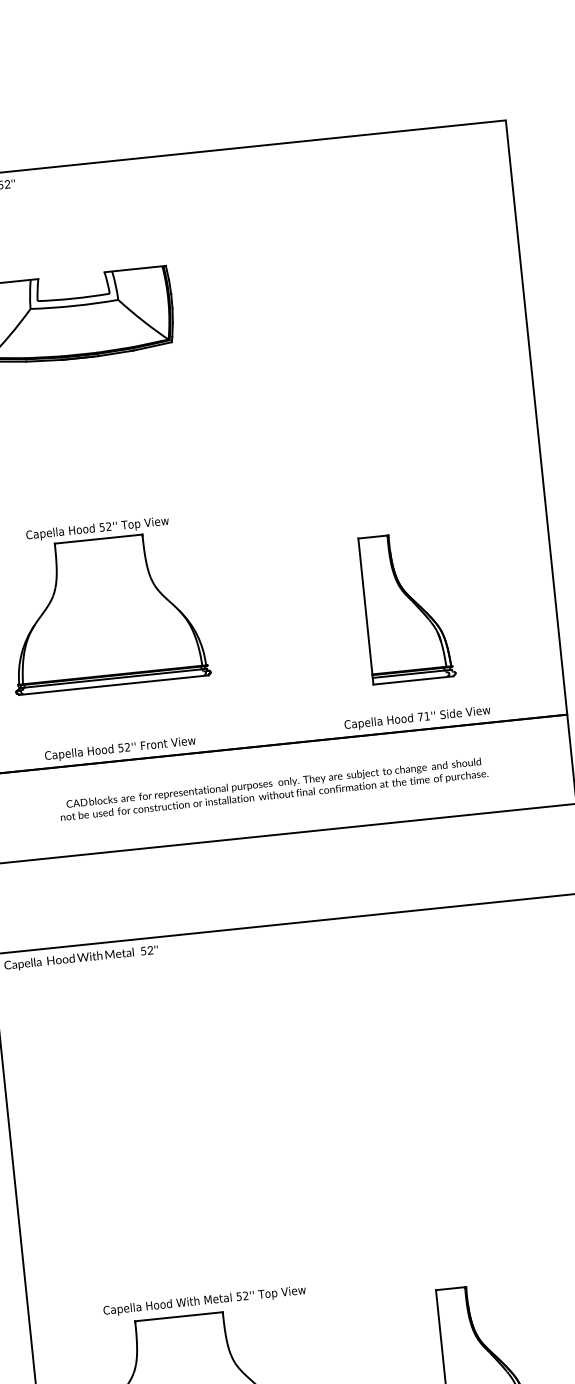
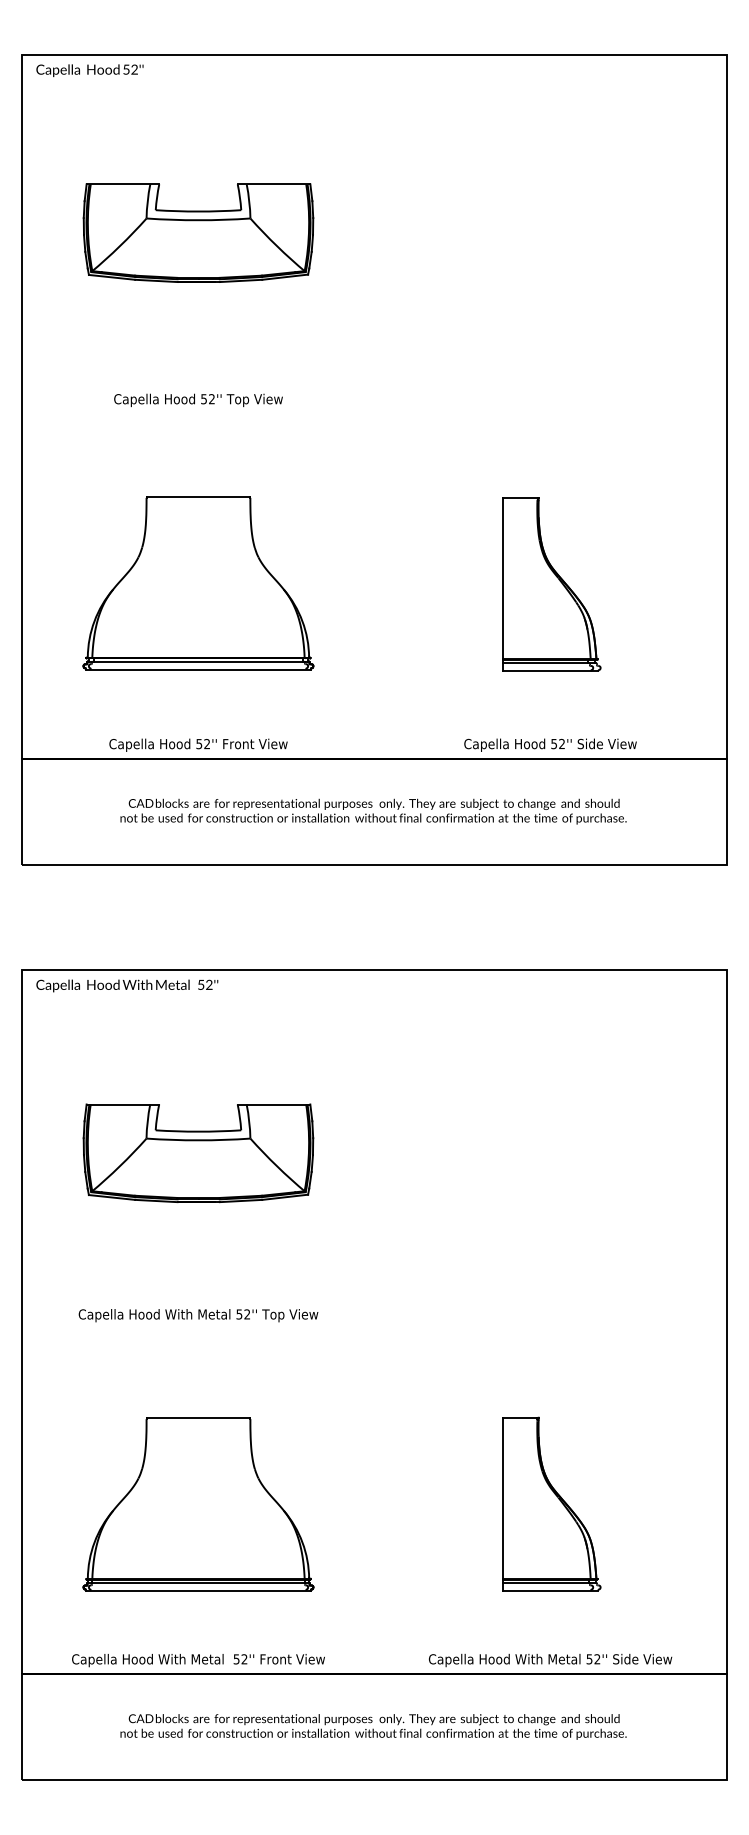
text: (97, 528) -> (198, 399), moved
part: (406, 607) -> (551, 584), moved
text: (423, 716) -> (557, 743), 71'' -> 52''
part: (155, 1093) -> (198, 1153), added
text: (204, 1301) -> (198, 1315), moved

